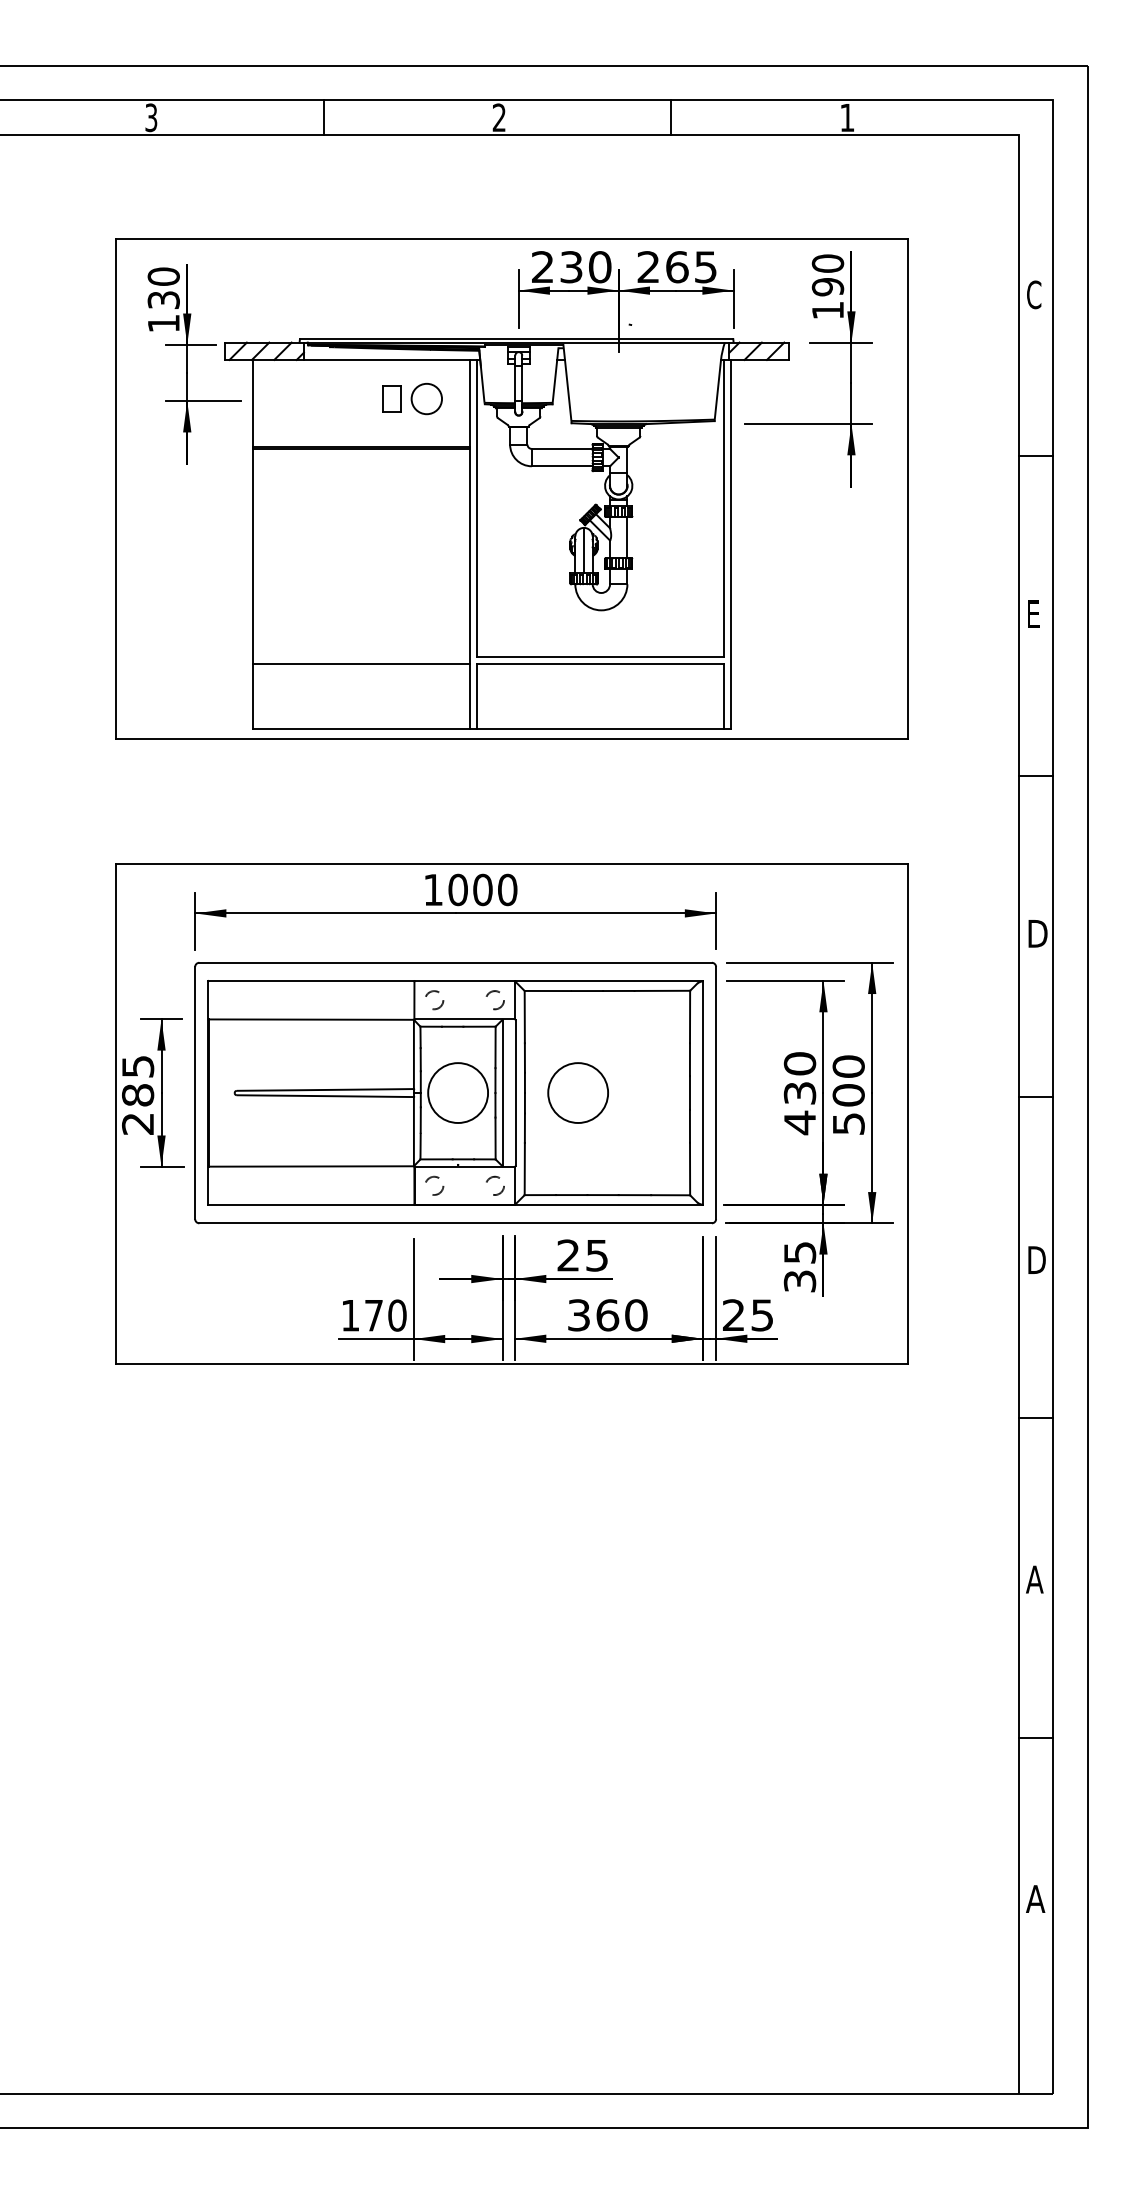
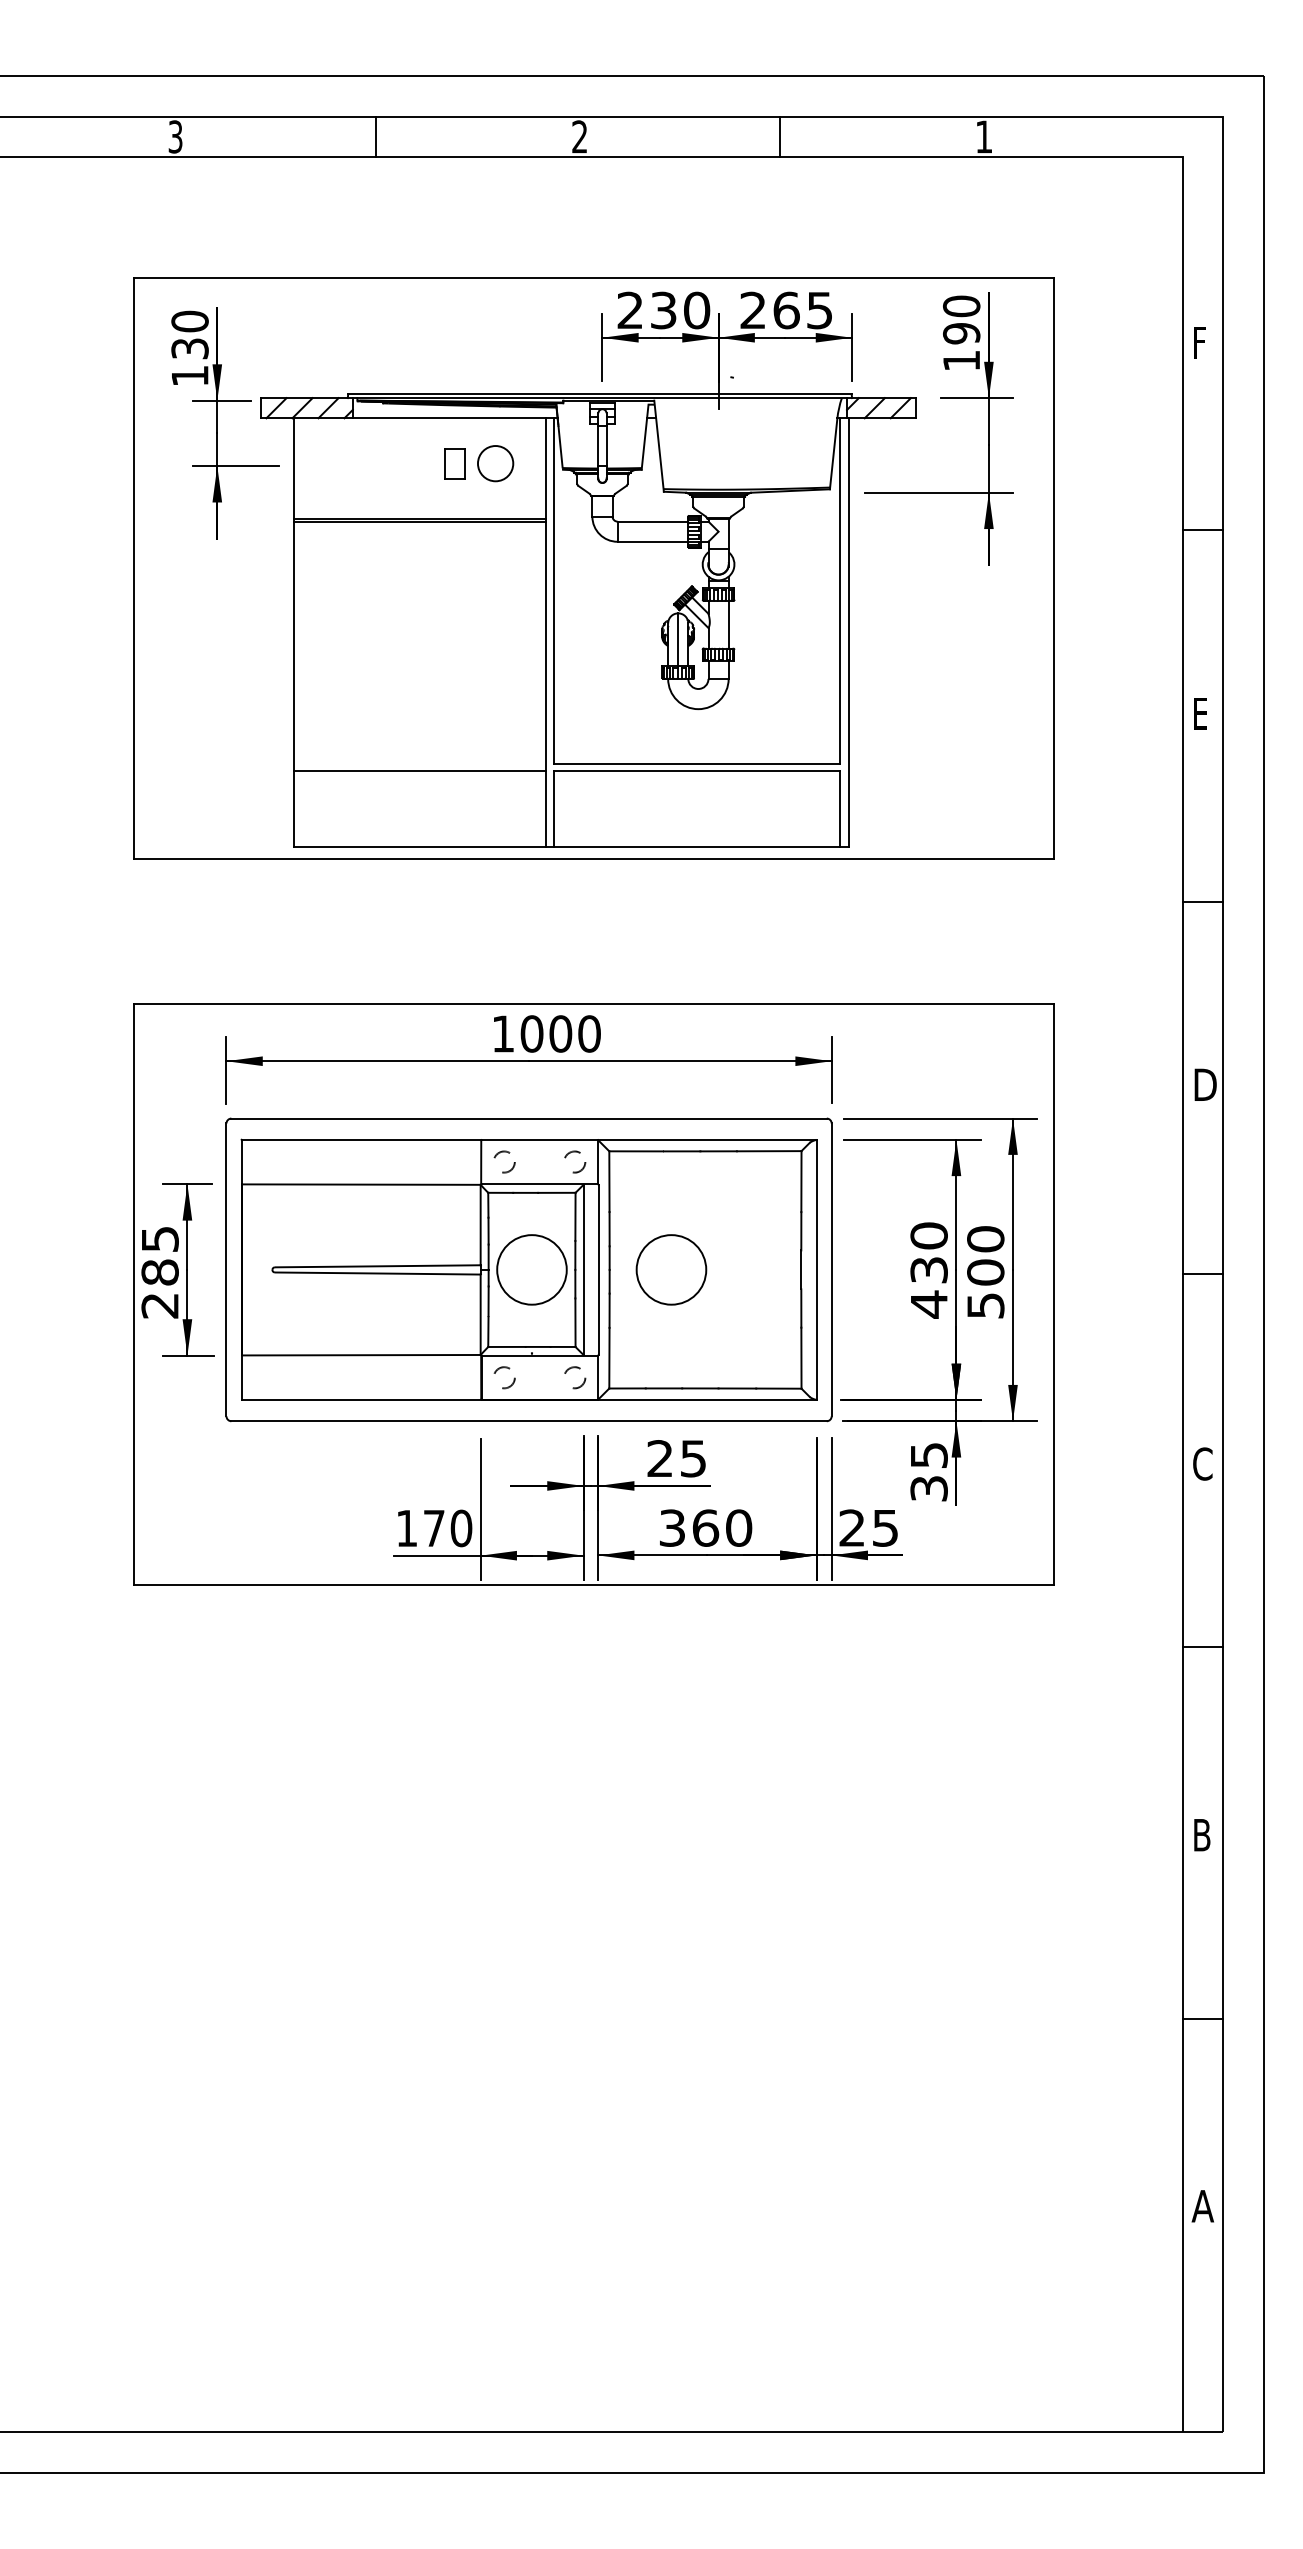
text: (1033, 294) -> (1200, 342), C -> F
text: (1036, 1259) -> (1203, 1463), D -> C
text: (1034, 1579) -> (1201, 1835), A -> B

